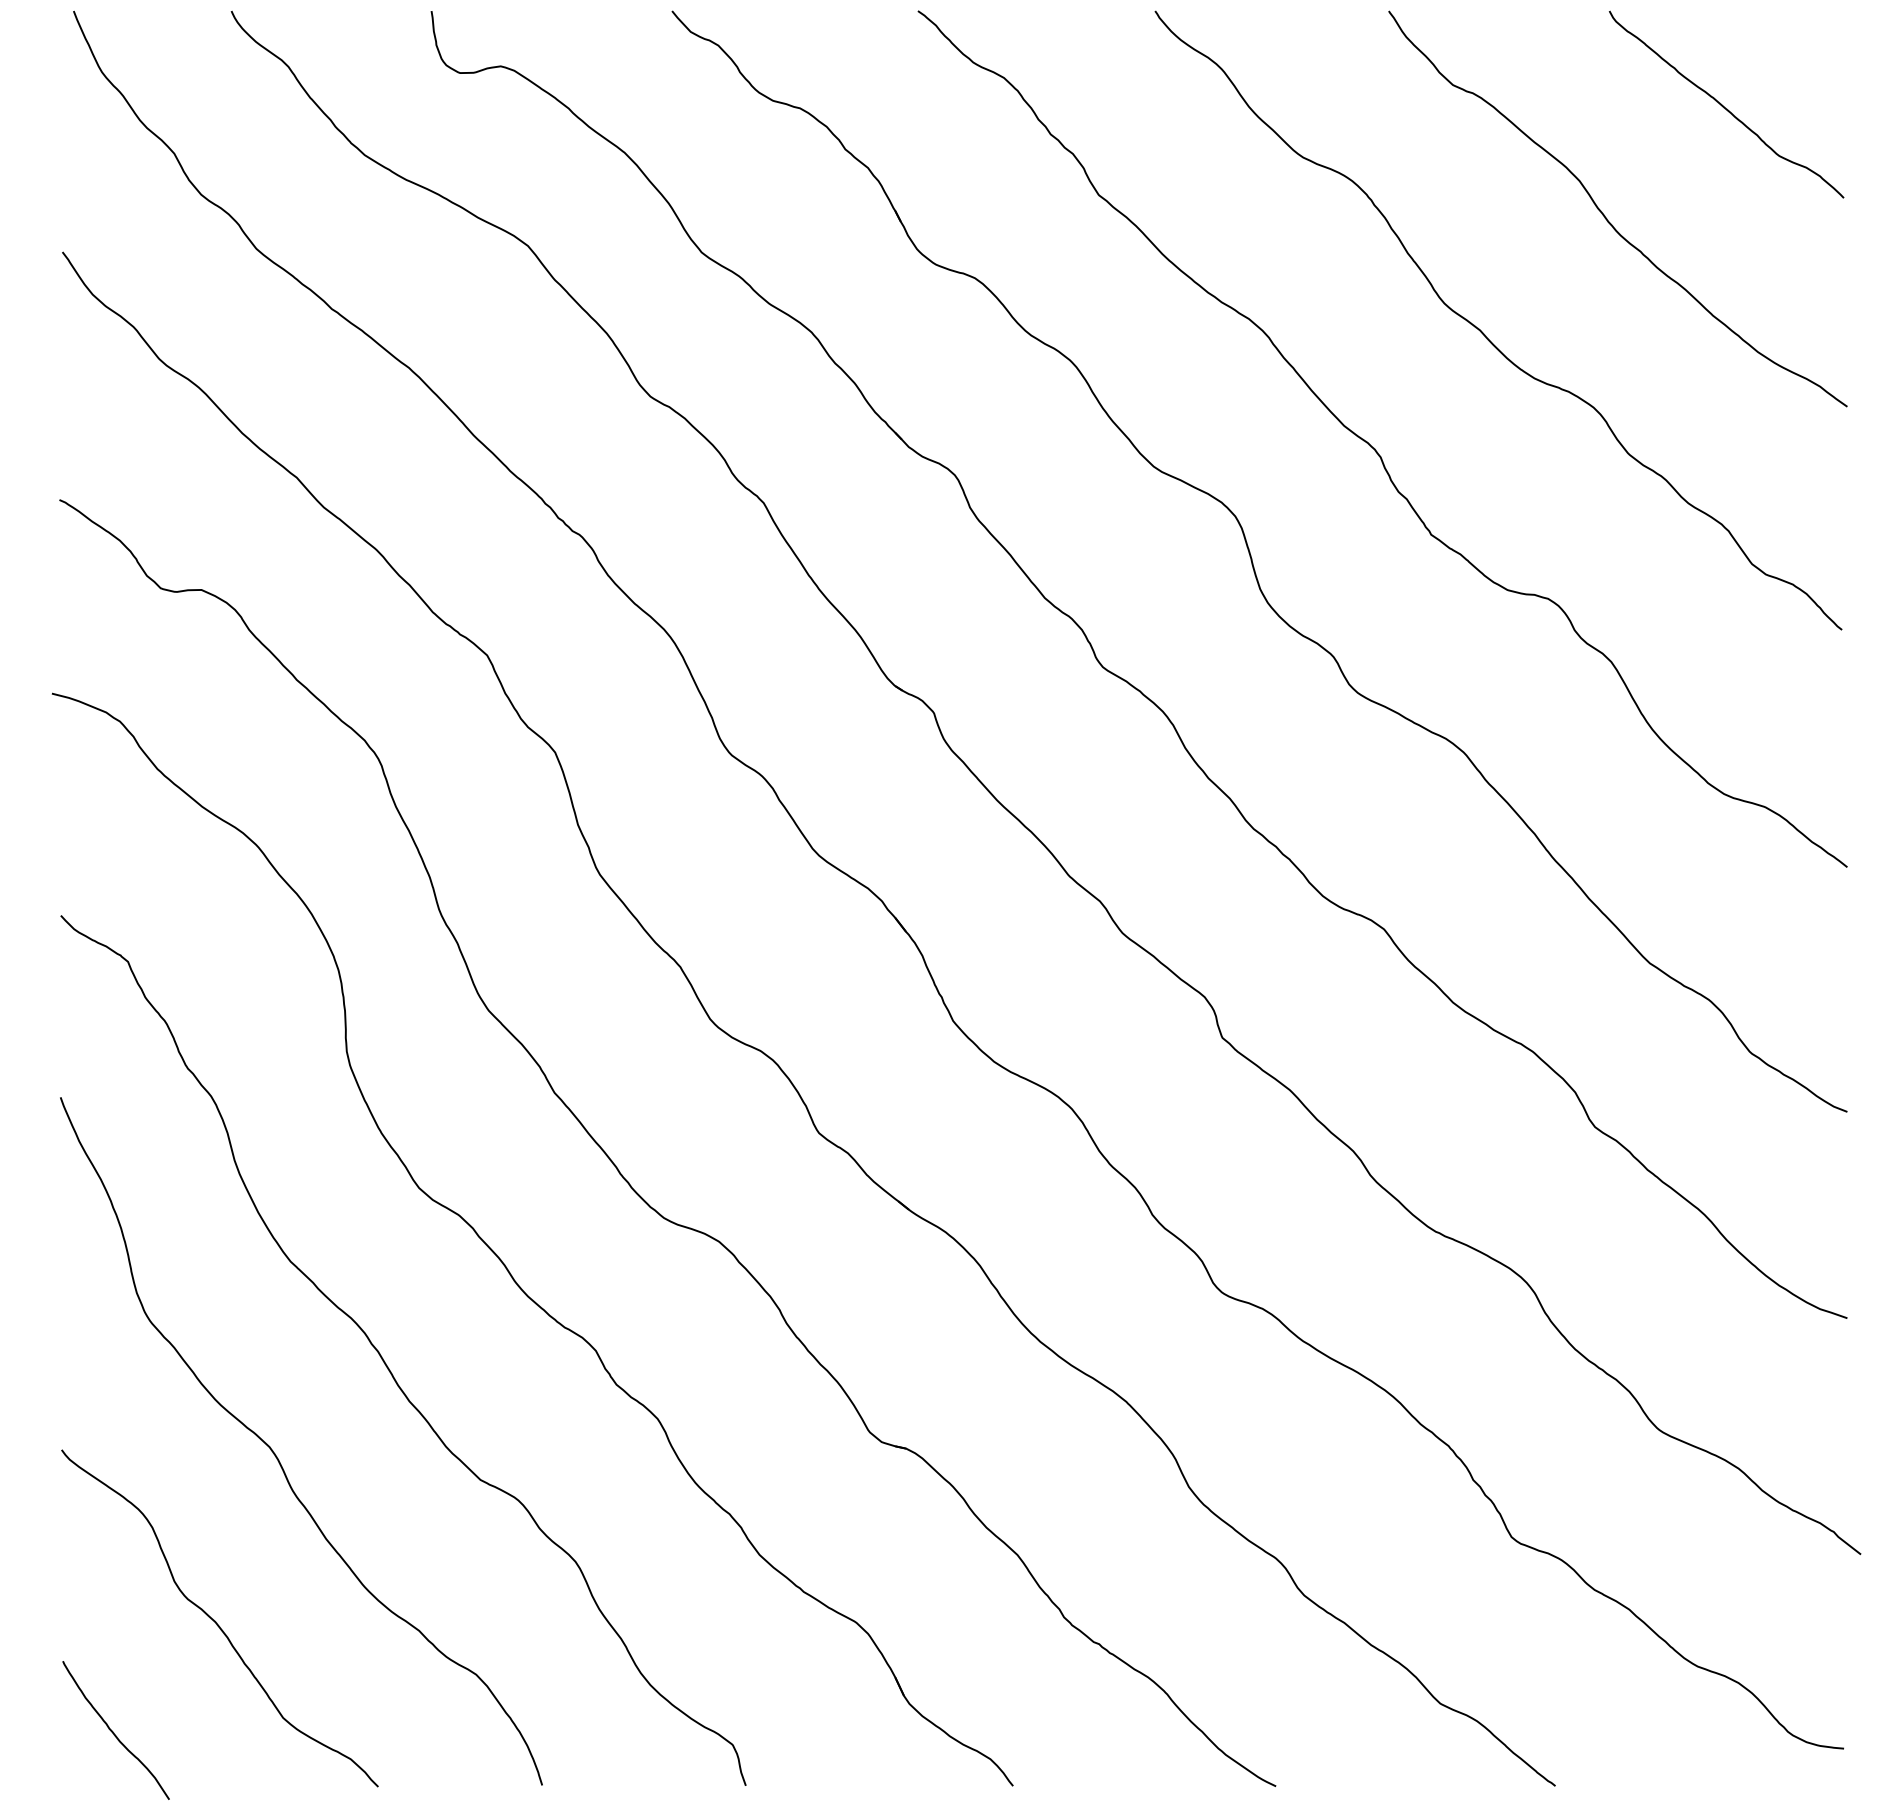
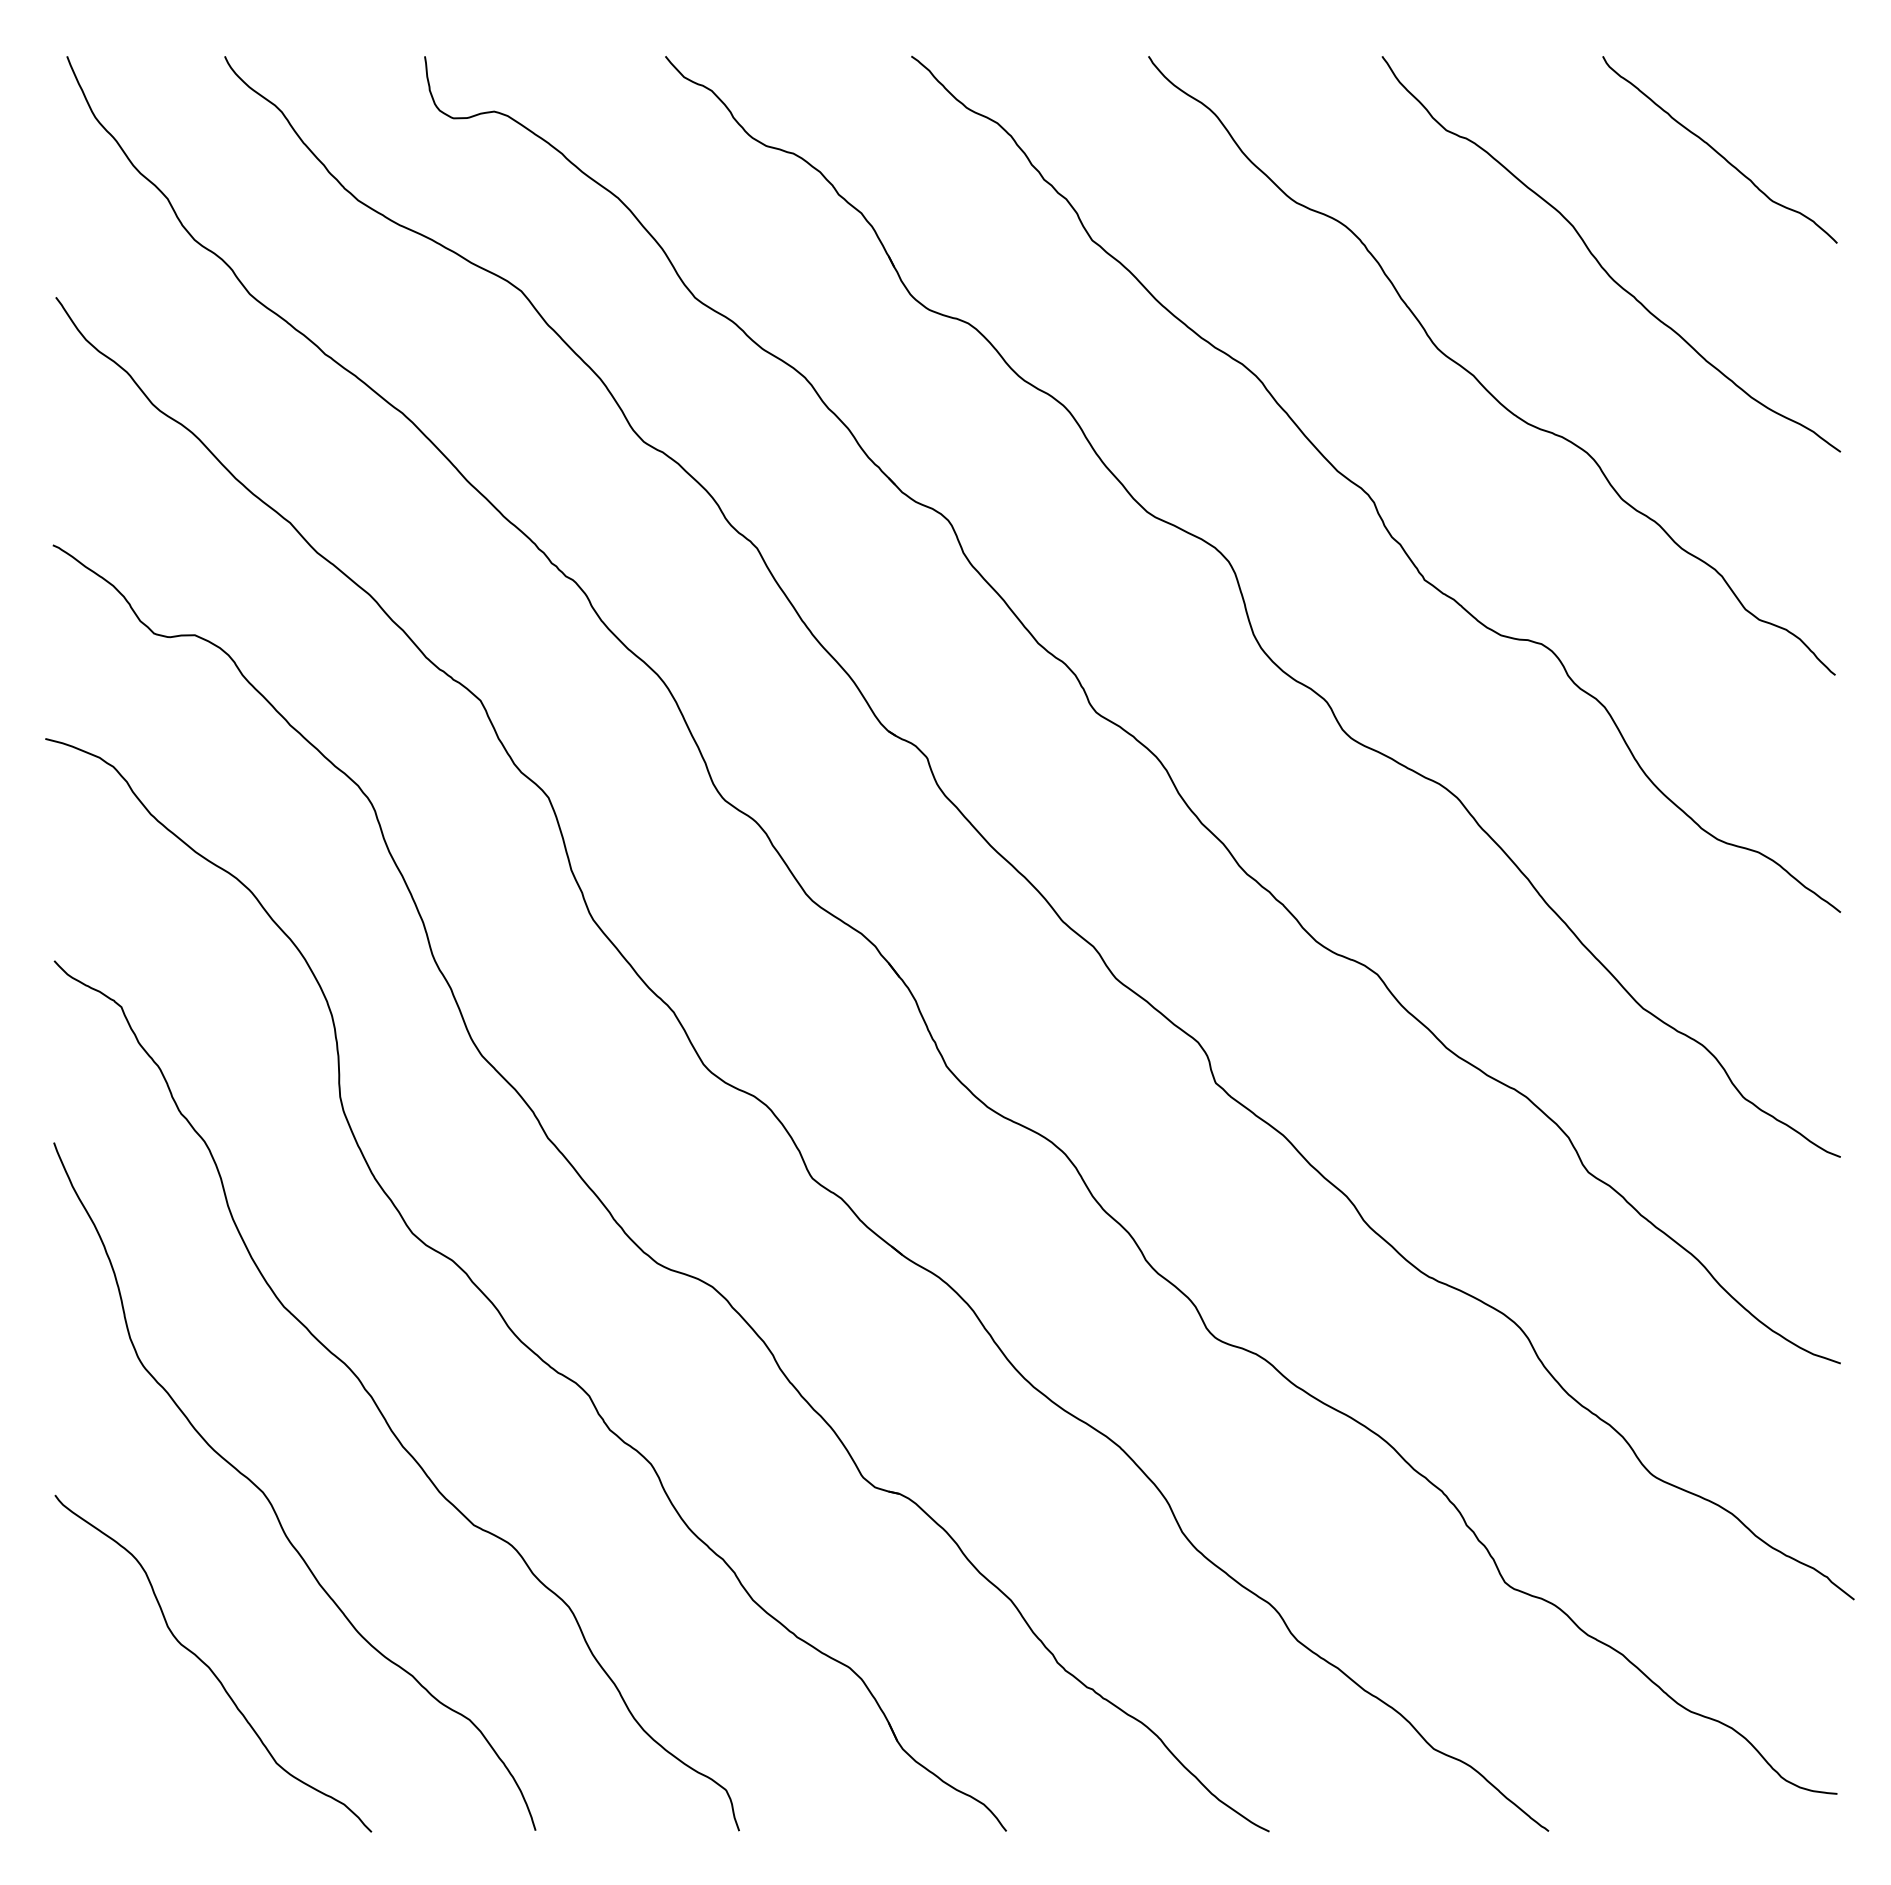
curve: (114, 1732) -> (107, 1777), removed

